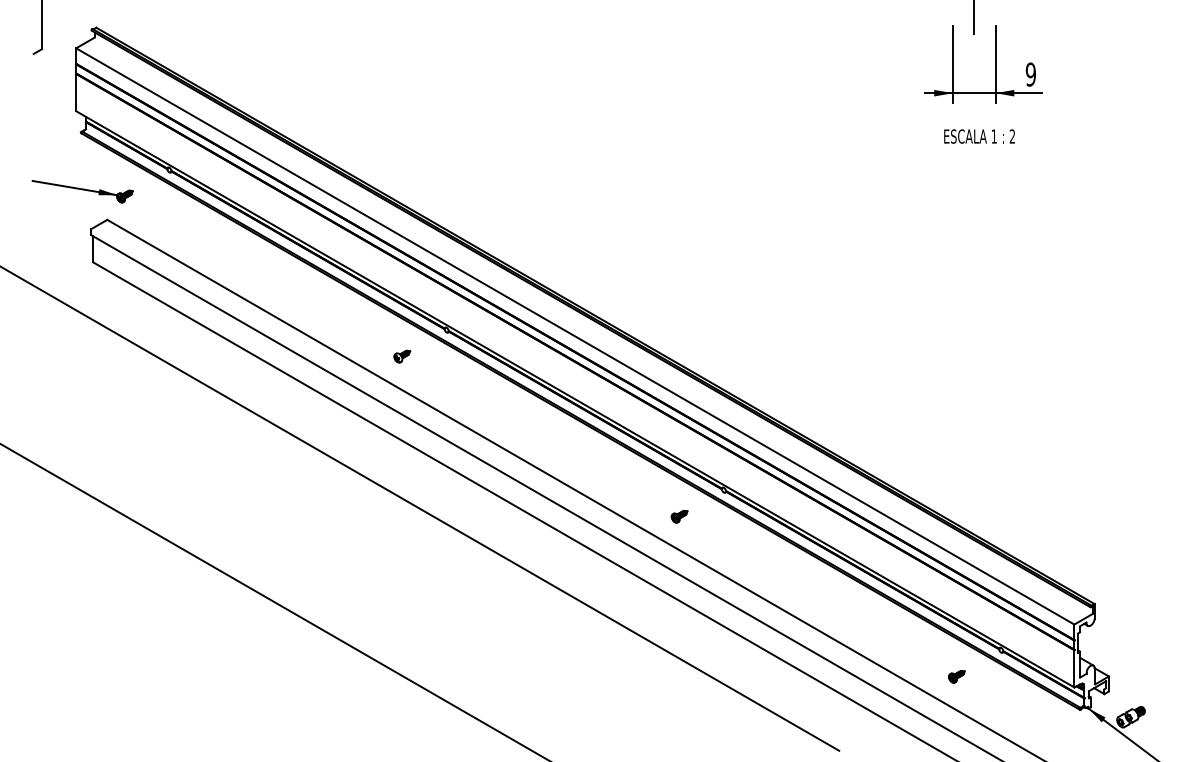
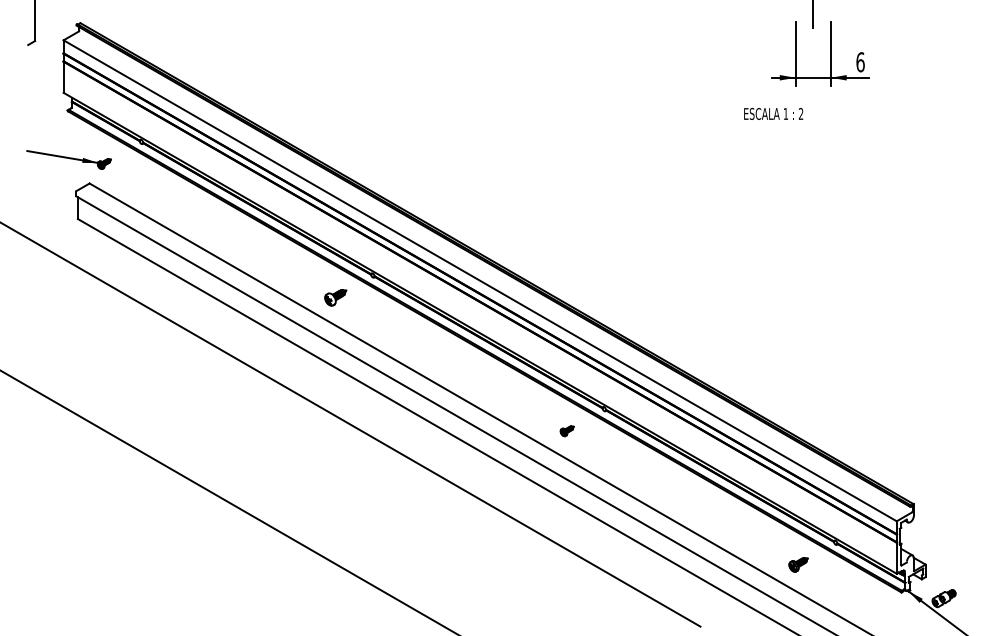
text: (1030, 74) -> (860, 62), 9 -> 6
text: (979, 135) -> (773, 113), moved
part: (401, 356) -> (335, 297), size x1.6
part: (956, 676) -> (798, 564), size x1.4

